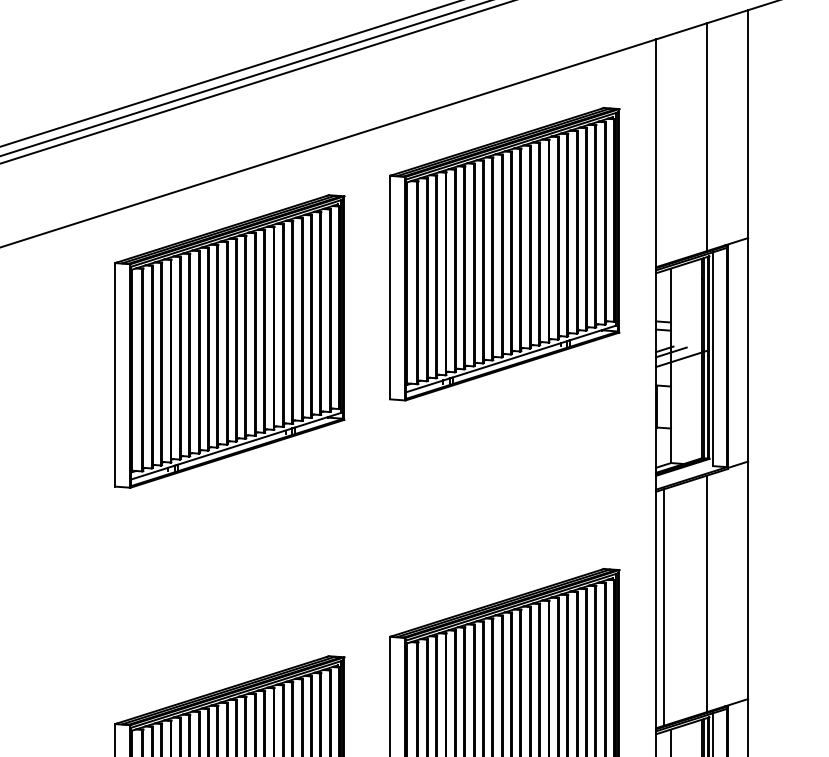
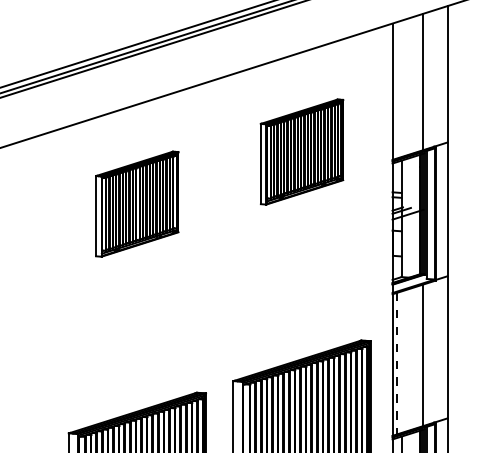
part: (503, 253) -> (301, 151), size x0.6
part: (228, 340) -> (136, 203), size x0.6
line: (664, 607) -> (397, 363), solid -> dashed

